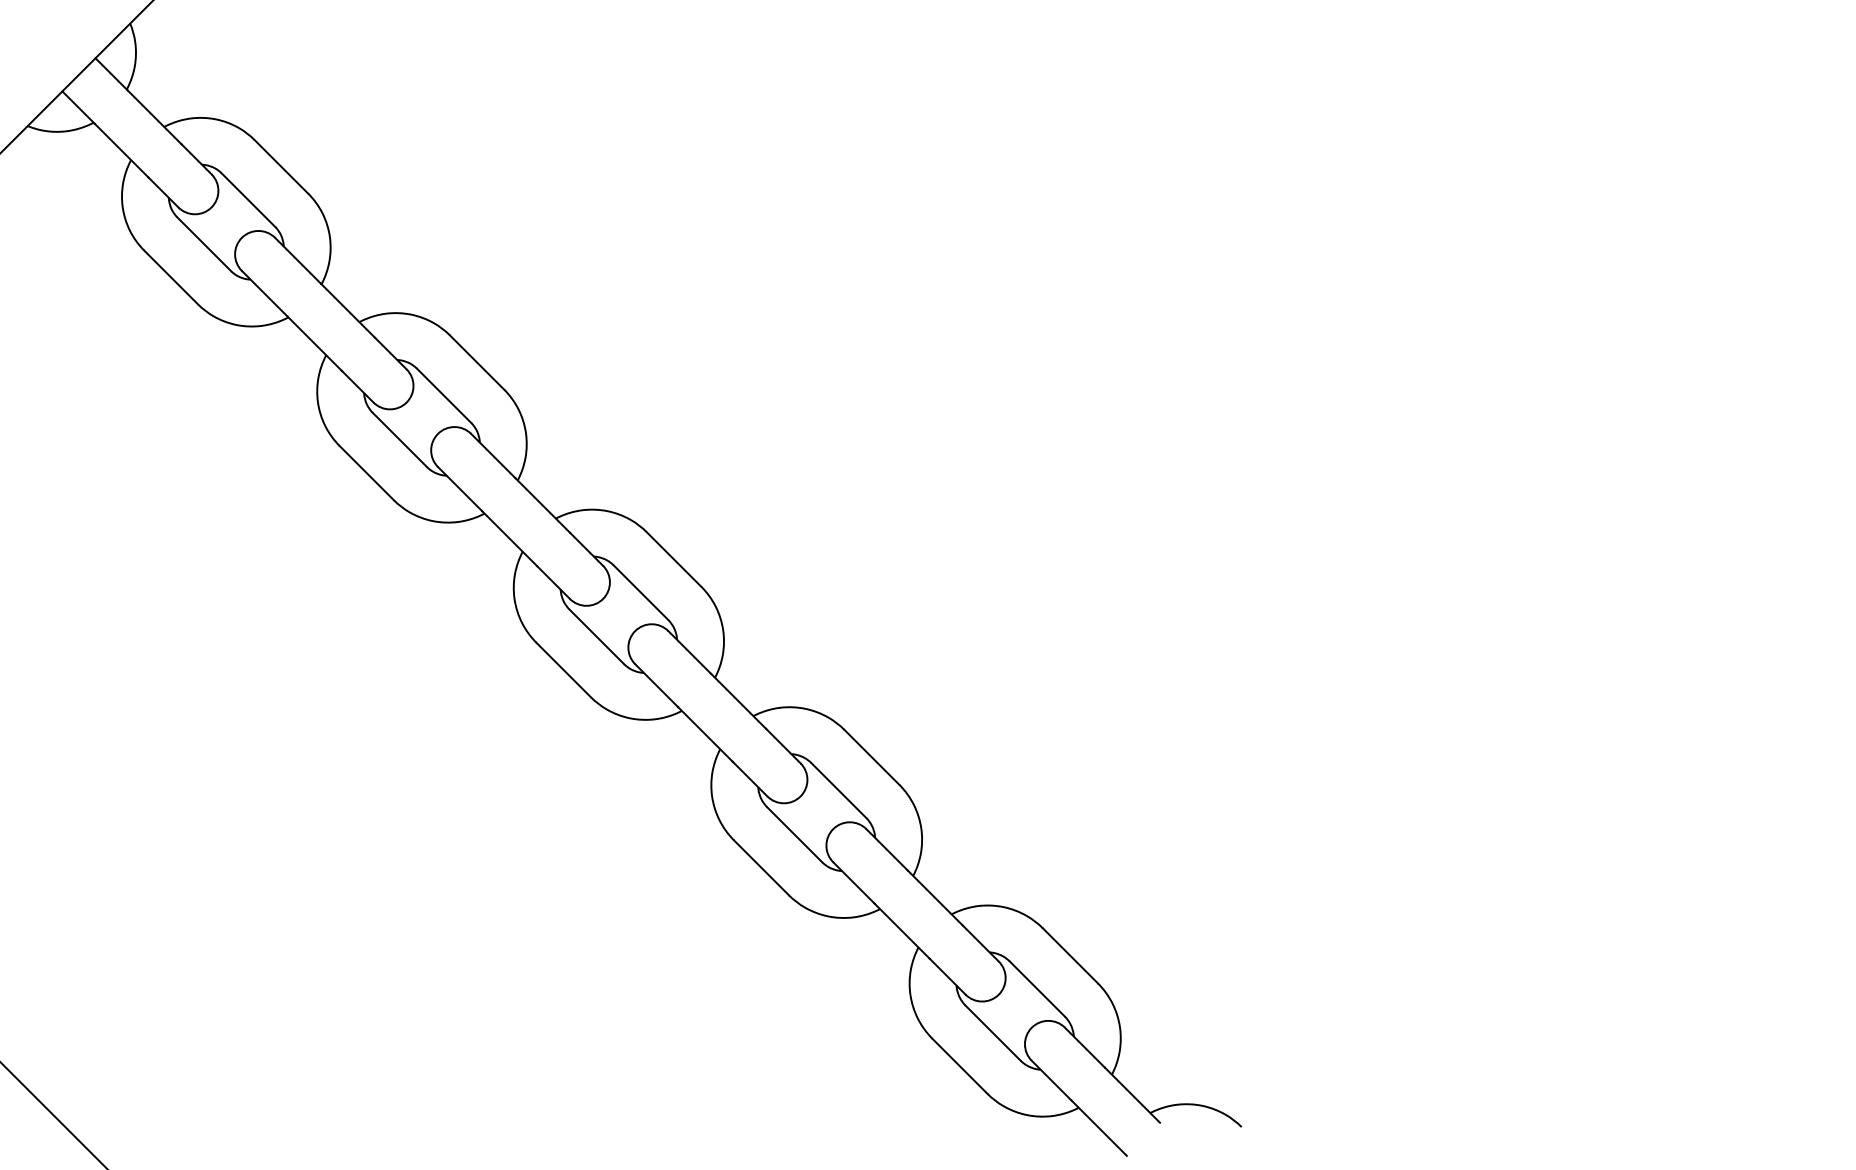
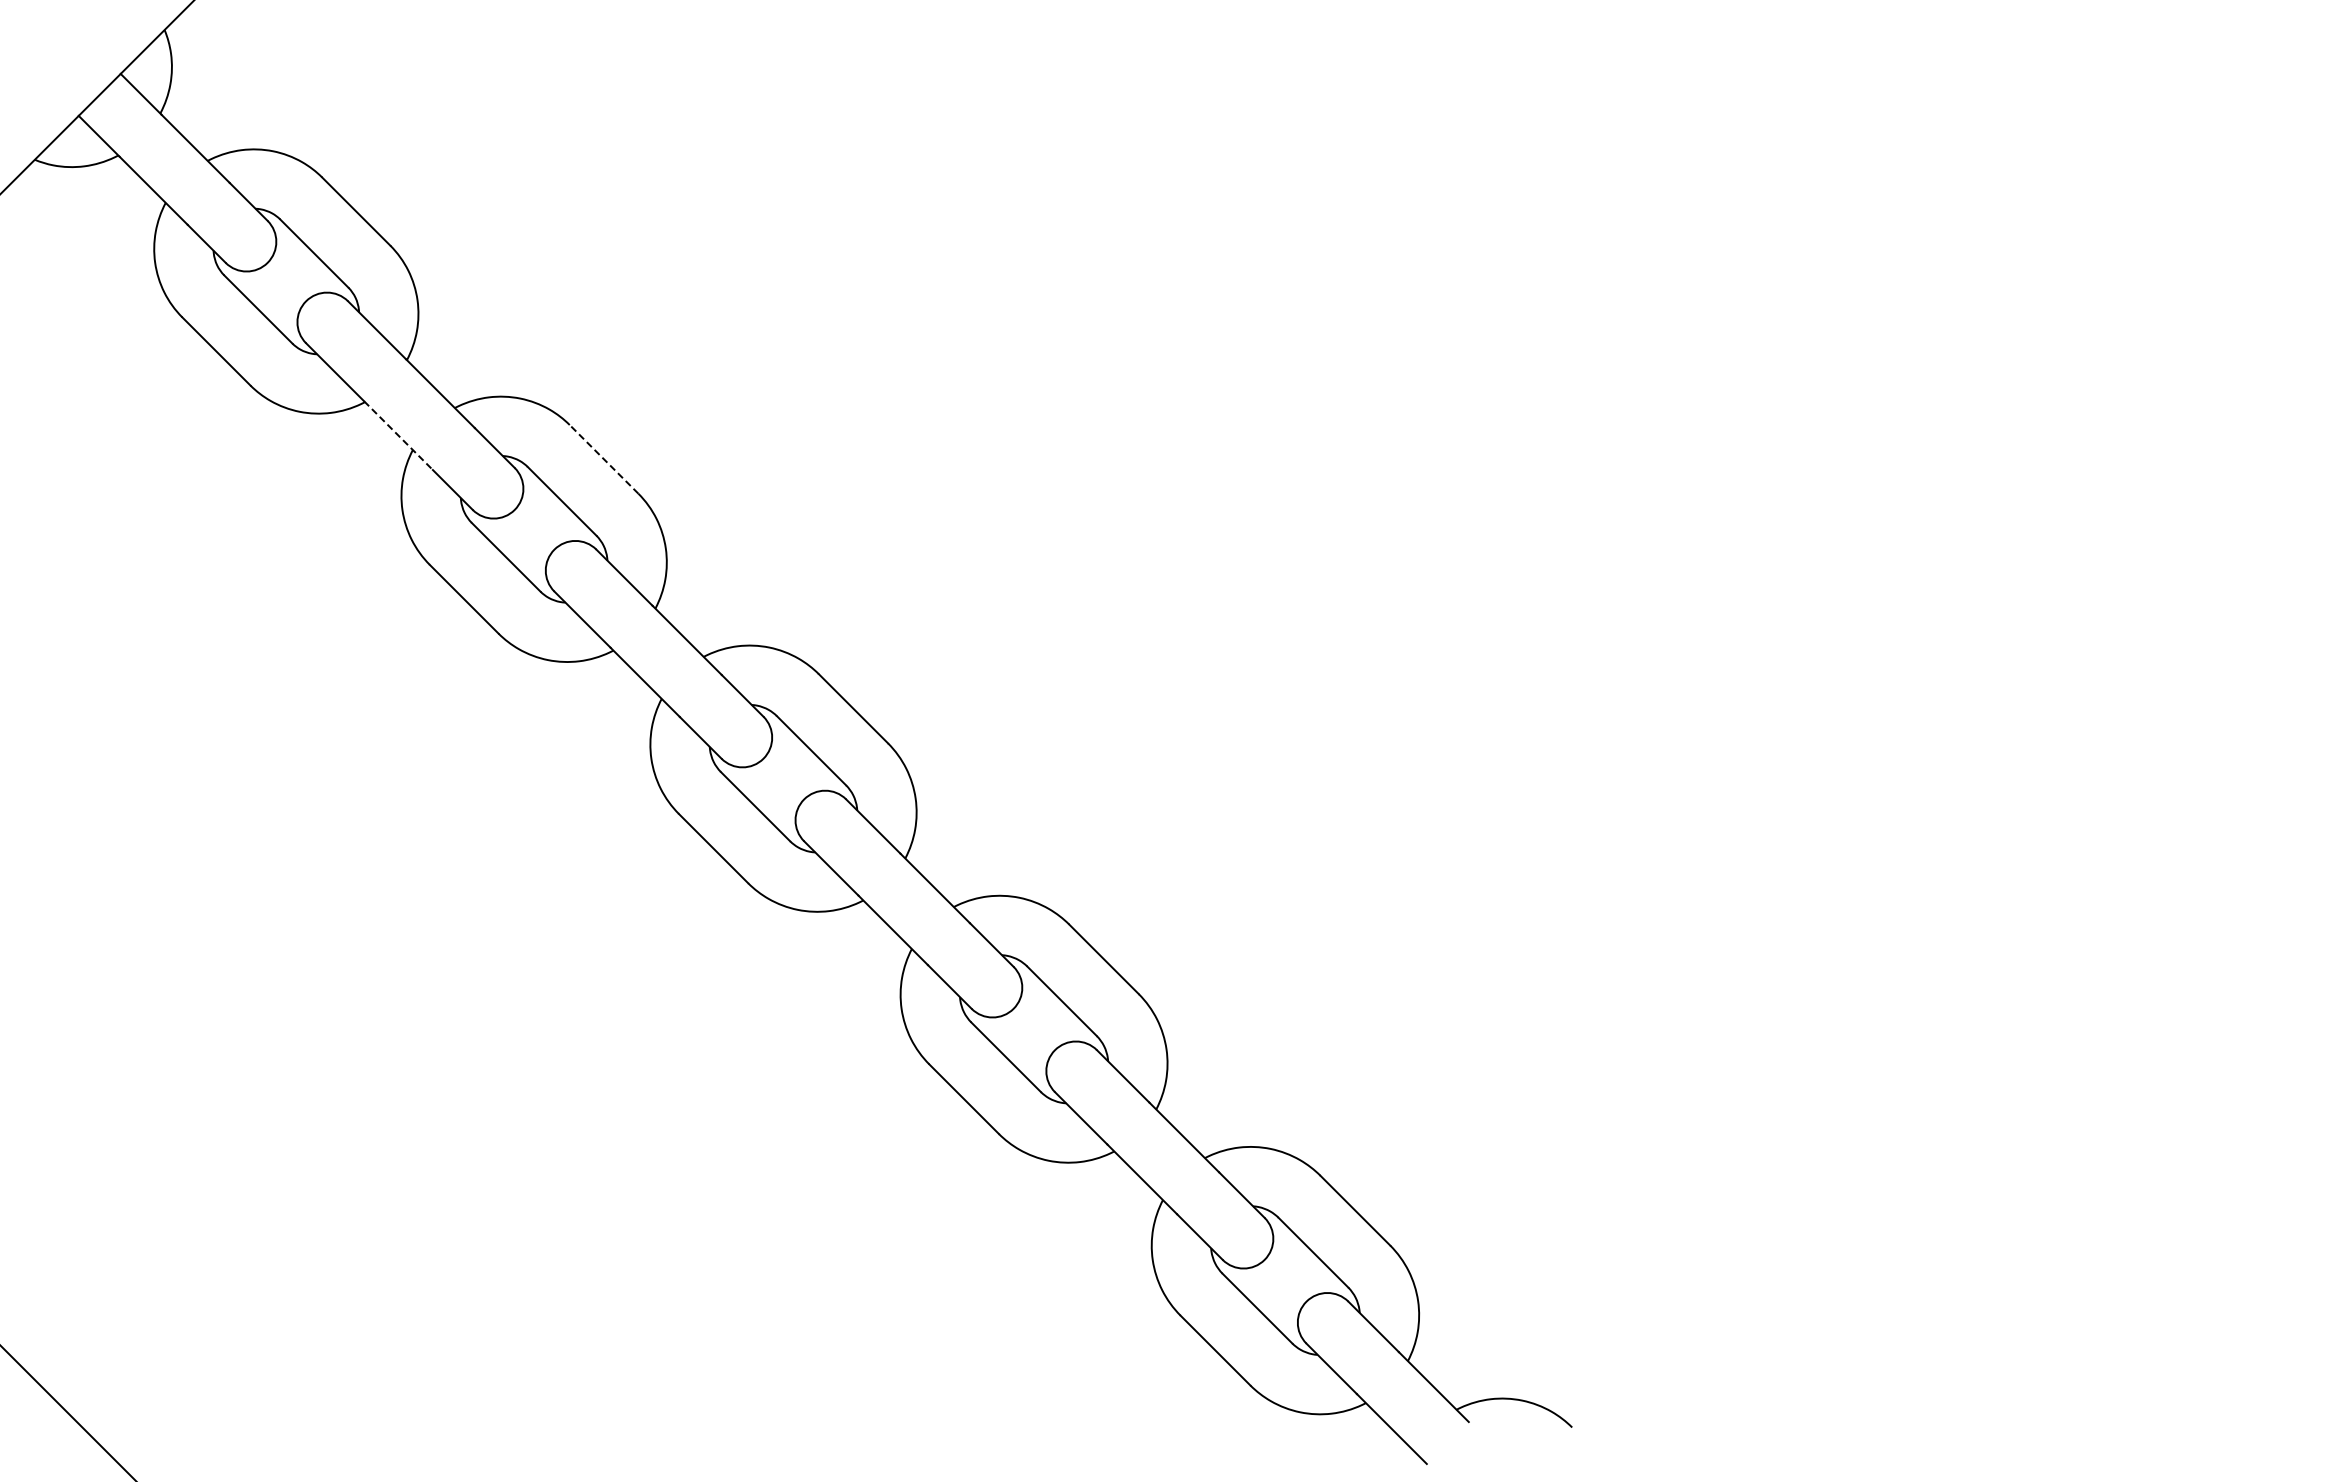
line: (314, 343) -> (398, 435), solid -> dashed
line: (477, 362) -> (604, 459), solid -> dashed

